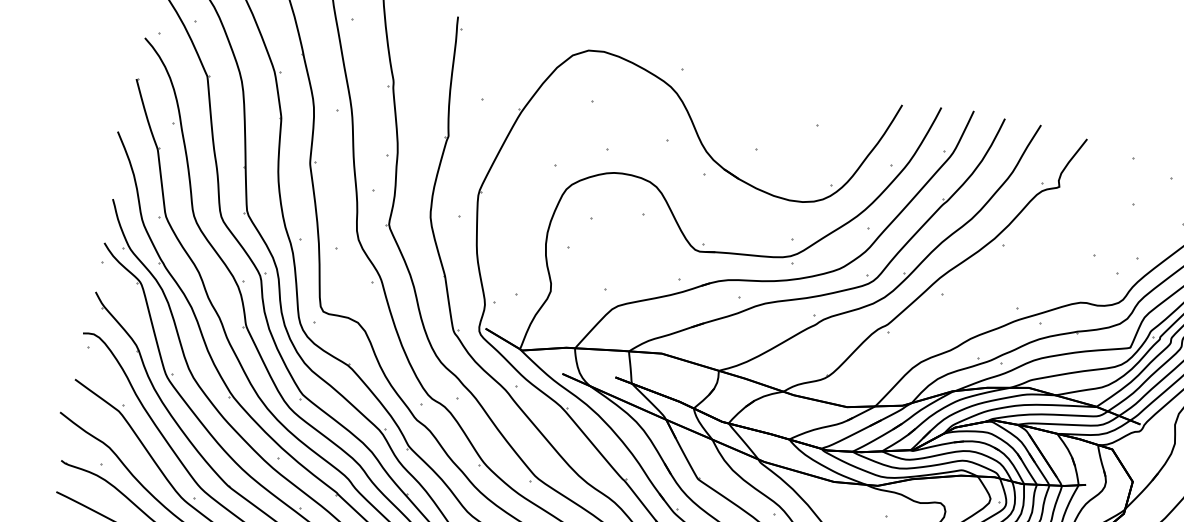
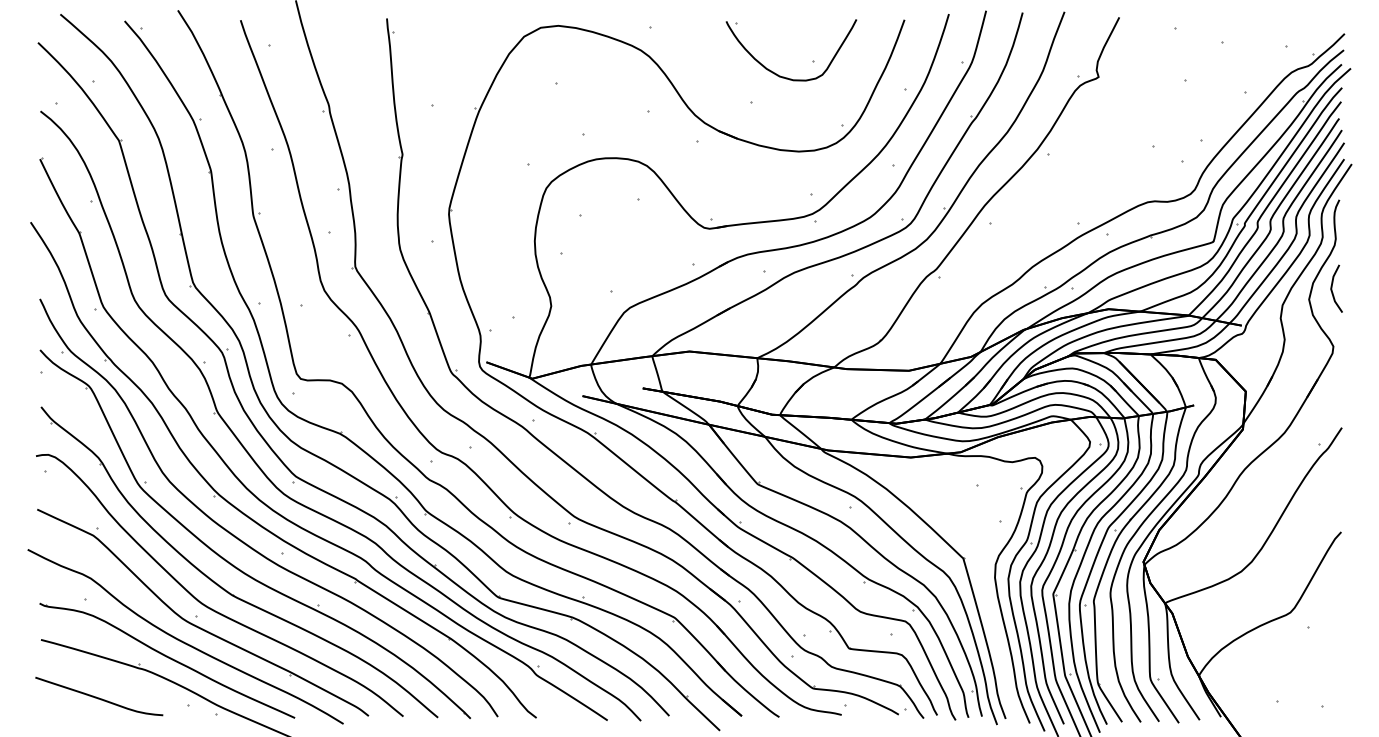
part: (789, 133) -> (784, 76), added

